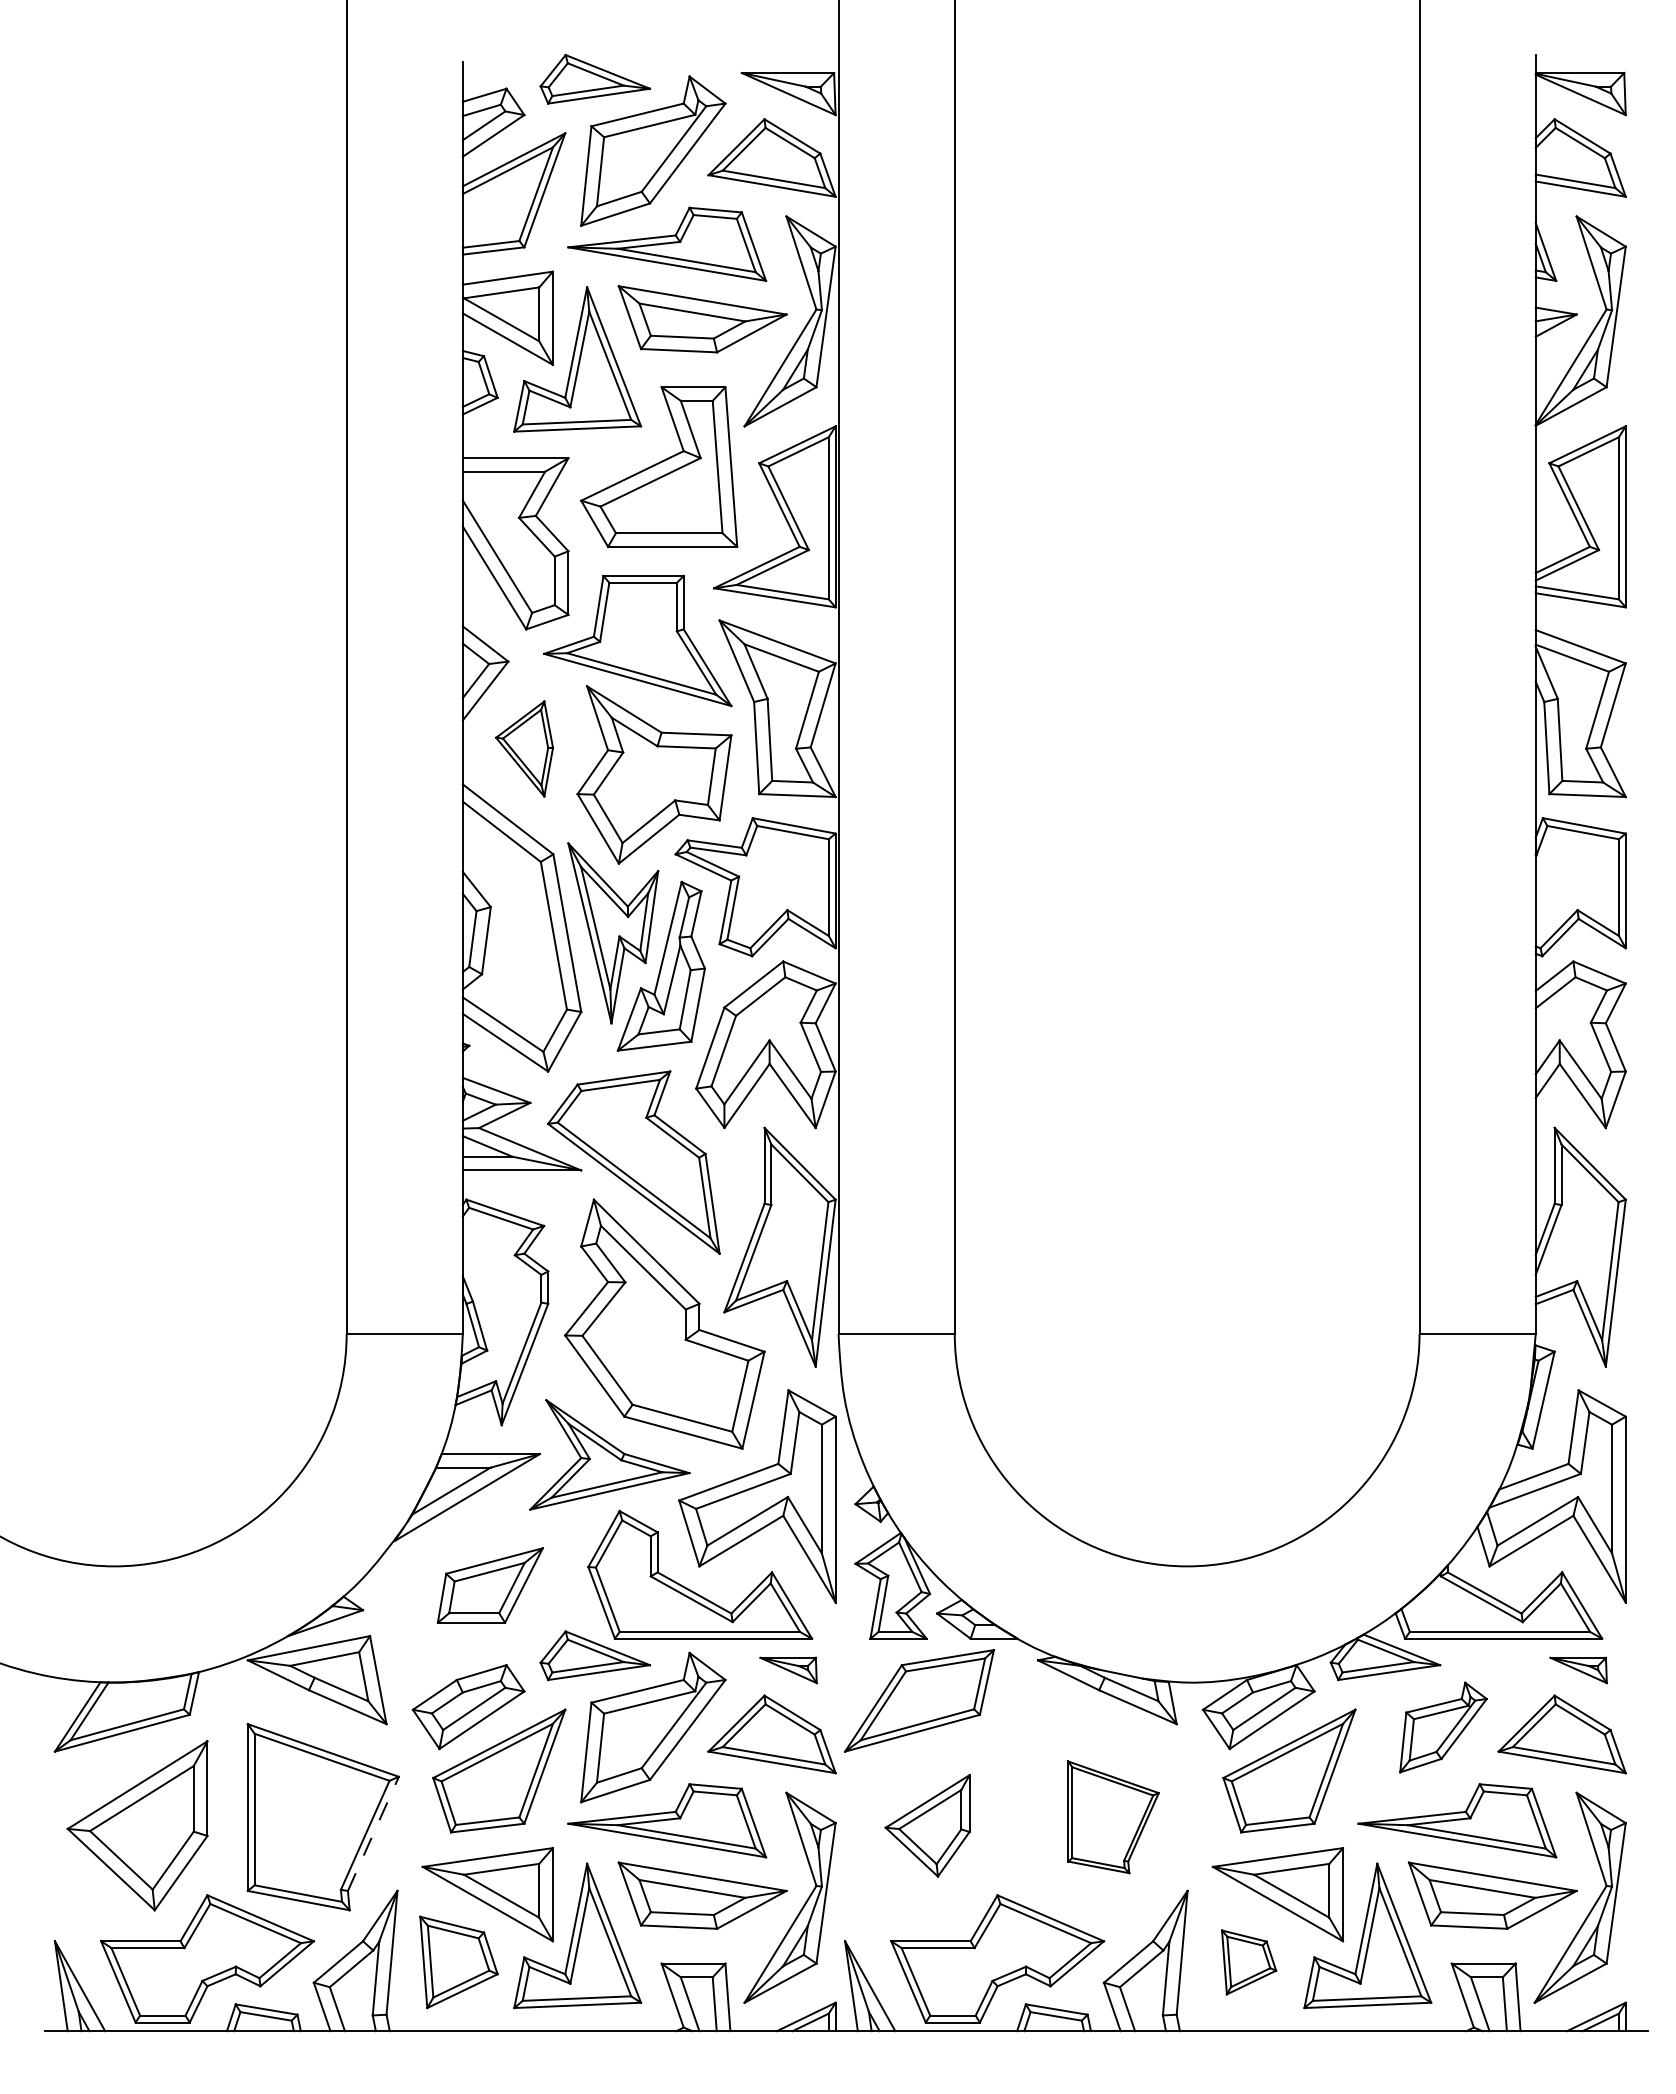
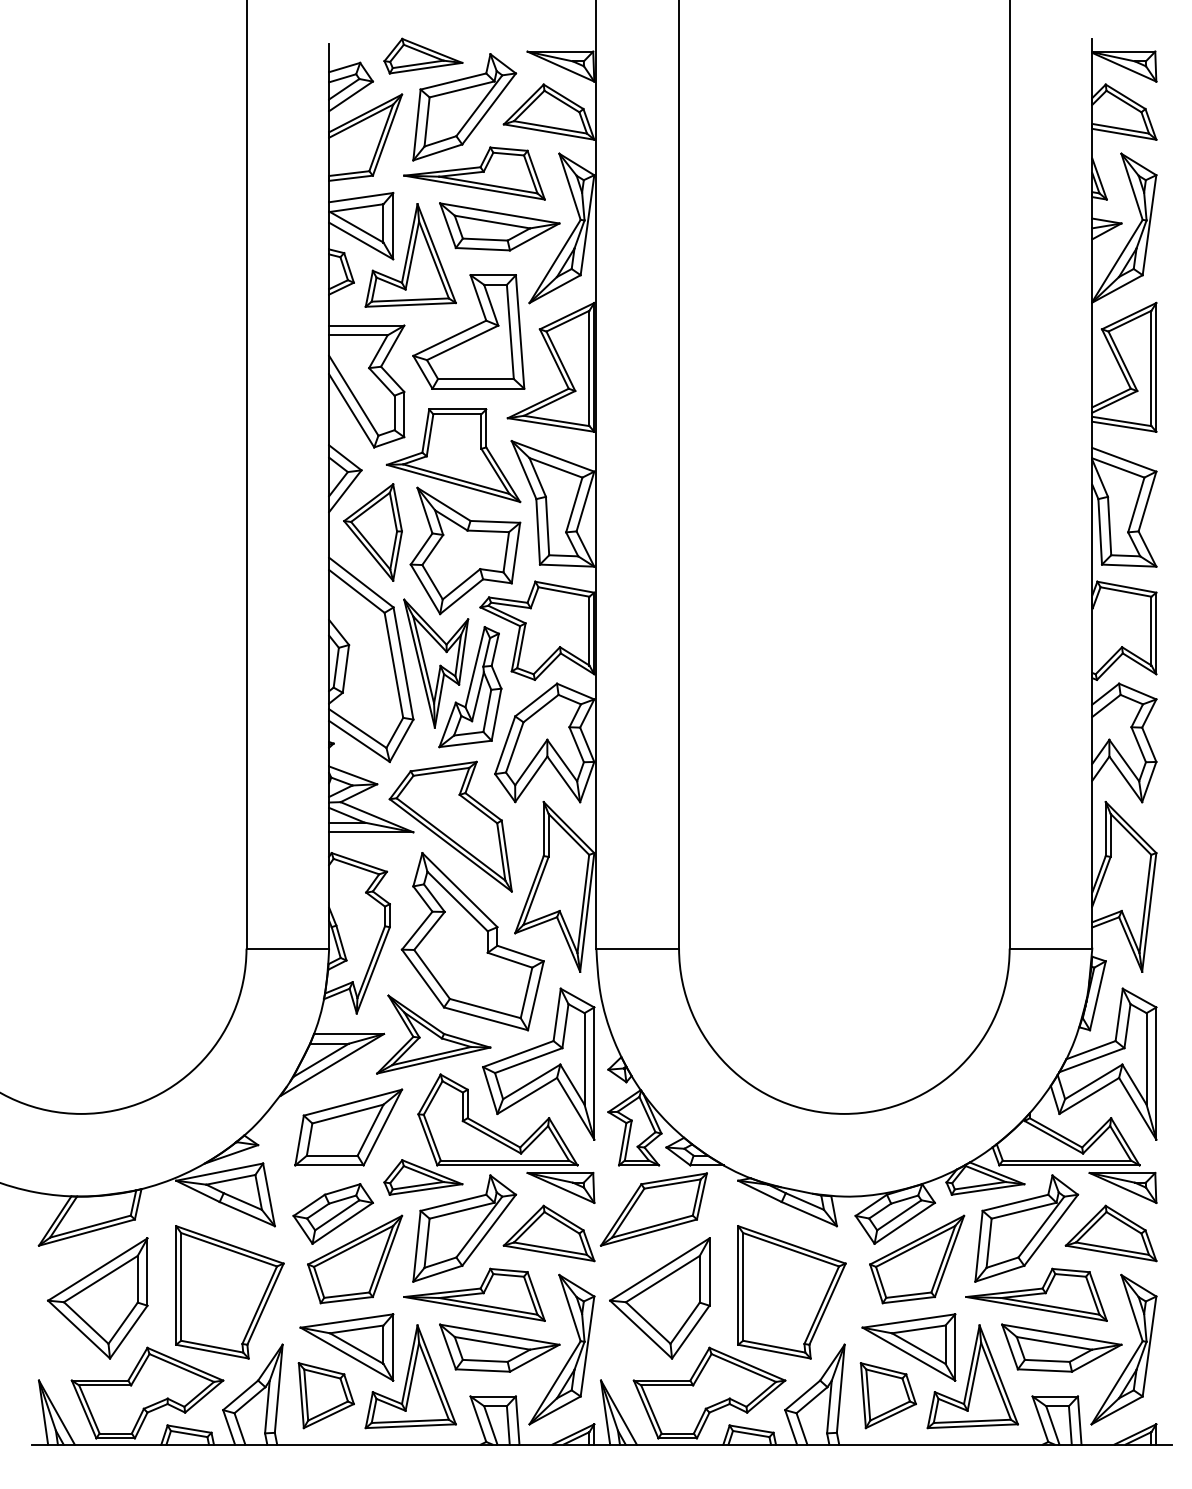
part: (524, 748) -> (373, 532), size x1.43
part: (490, 1585) -> (348, 1127), size x1.43
part: (788, 1670) -> (560, 1187), size x1.67
part: (1578, 1670) -> (1122, 1187), size x1.67
part: (1443, 1727) -> (1026, 1228), size x1.67
part: (1113, 1817) -> (791, 1292), size x1.67
part: (927, 1825) -> (659, 1298), size x1.67
line: (373, 1833) -> (265, 1303), dashed -> solid
part: (1248, 1962) -> (887, 1395), size x1.43

